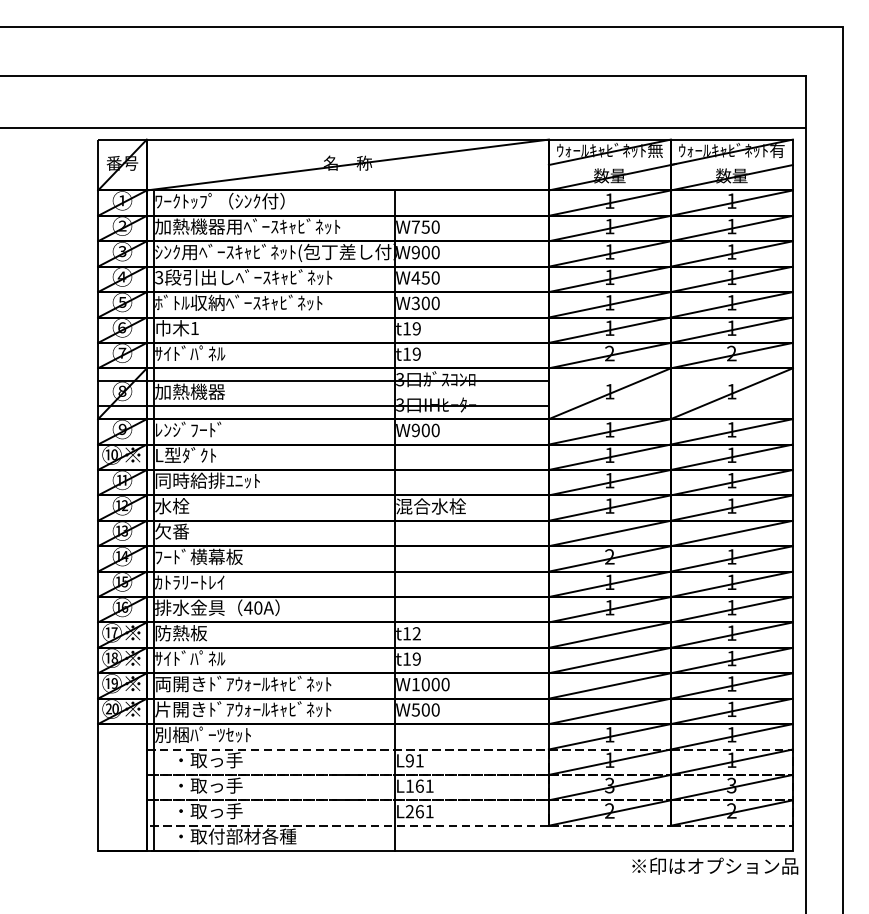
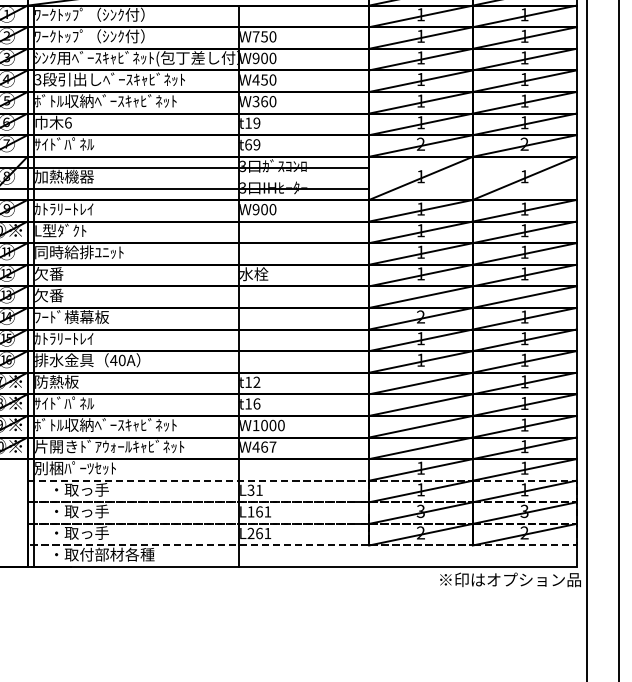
text: (247, 226) -> (113, 36), 加熱機器用ﾍﾞｰｽｷｬﾋﾞﾈｯﾄ -> ﾜｰｸﾄｯﾌﾟ（ｼﾝｸ付）
text: (425, 302) -> (264, 100), W300 -> W360
text: (195, 328) -> (68, 122), 1 -> 6
text: (407, 353) -> (249, 144), t19 -> t69
text: (189, 429) -> (63, 208), ﾚﾝｼﾞﾌｰﾄﾞ -> ｶﾄﾗﾘｰﾄﾚｲ
text: (172, 505) -> (49, 273), 水栓 -> 欠番
text: (430, 506) -> (268, 274), 混合水栓 -> 水栓
text: (416, 658) -> (256, 403), t19 -> t16
text: (243, 683) -> (109, 424), 両開きﾄﾞｱｳｫｰﾙｷｬﾋﾞﾈｯﾄ -> ﾎﾞﾄﾙ収納ﾍﾞｰｽｷｬﾋﾞﾈｯﾄ
text: (425, 709) -> (264, 446), W500 -> W467
text: (409, 760) -> (250, 490), L91 -> L31

